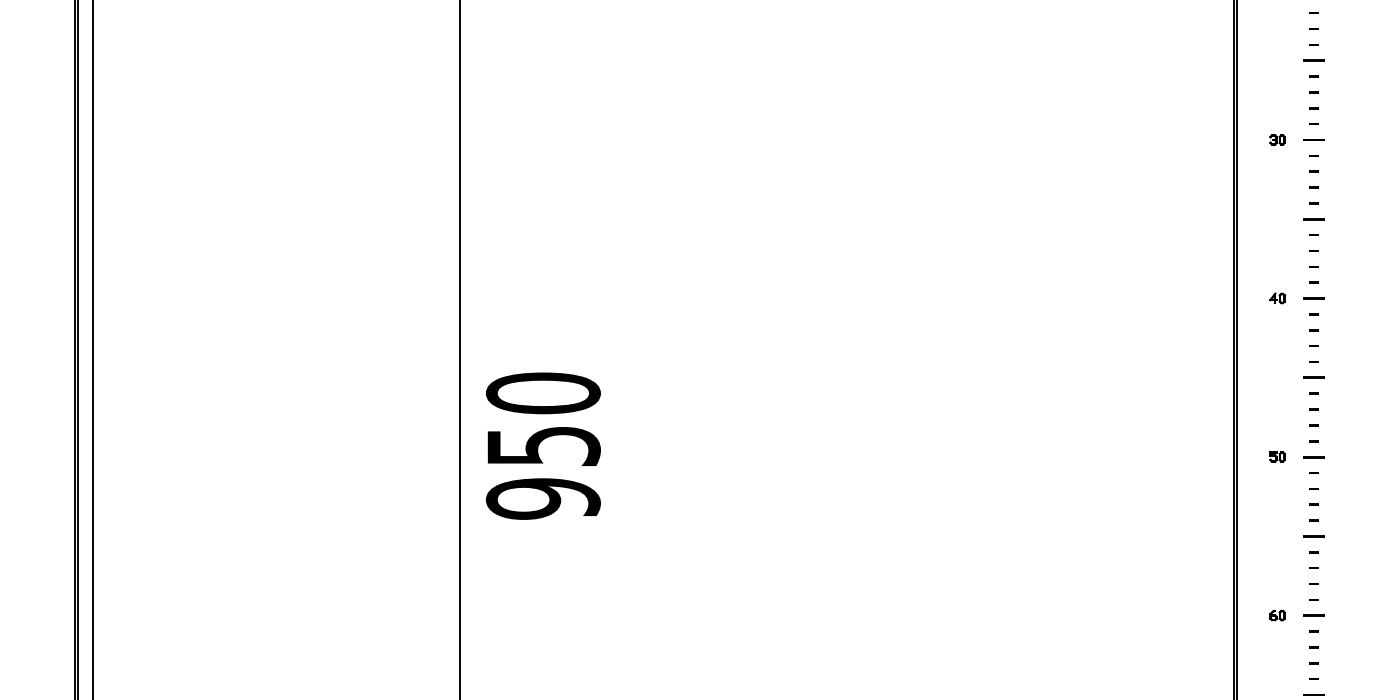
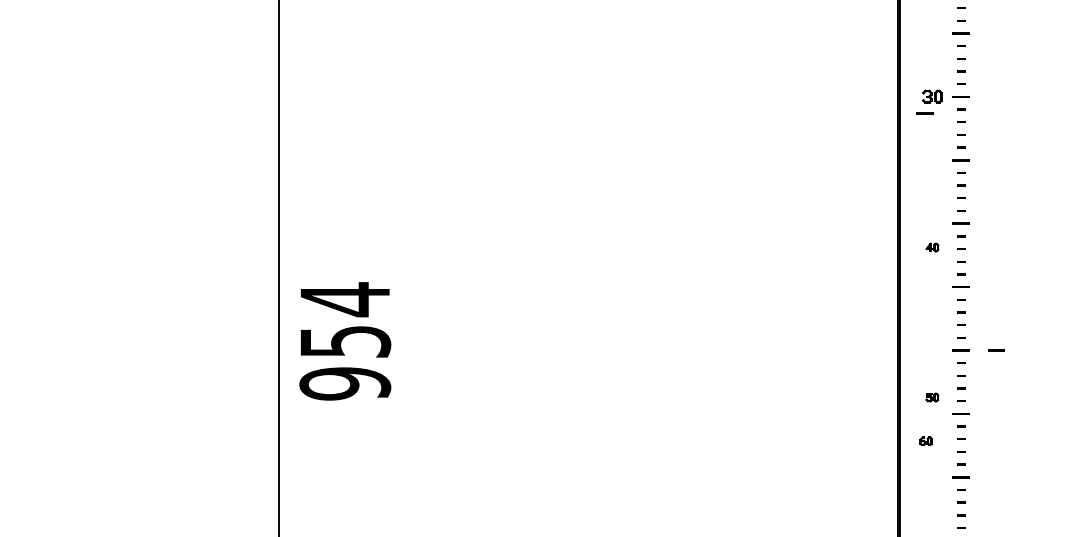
part: (1277, 139) -> (932, 96), size x1.6
line: (1268, 160) -> (925, 113), added
part: (1277, 298) -> (932, 247), moved
text: (542, 393) -> (344, 299), 950 -> 954
part: (1277, 456) -> (932, 397), moved
line: (1357, 457) -> (996, 350), added
part: (1277, 615) -> (925, 441), moved

